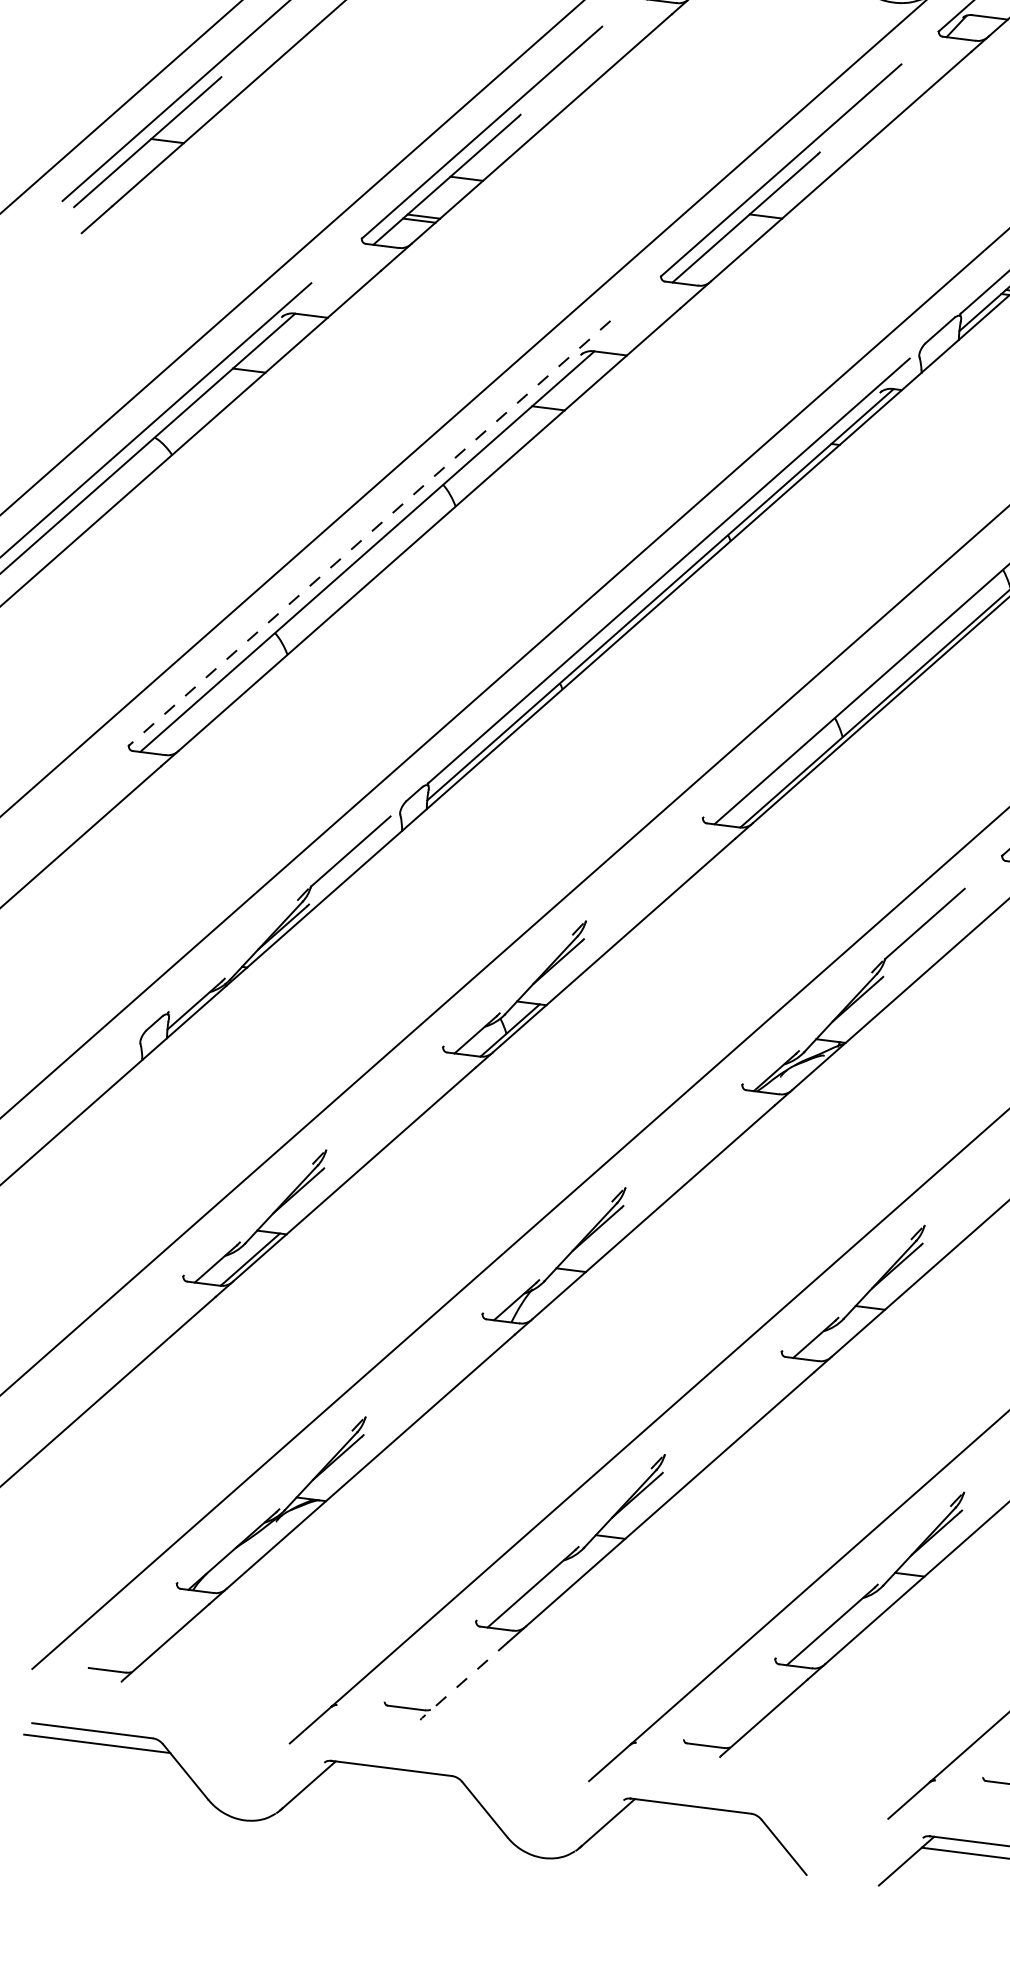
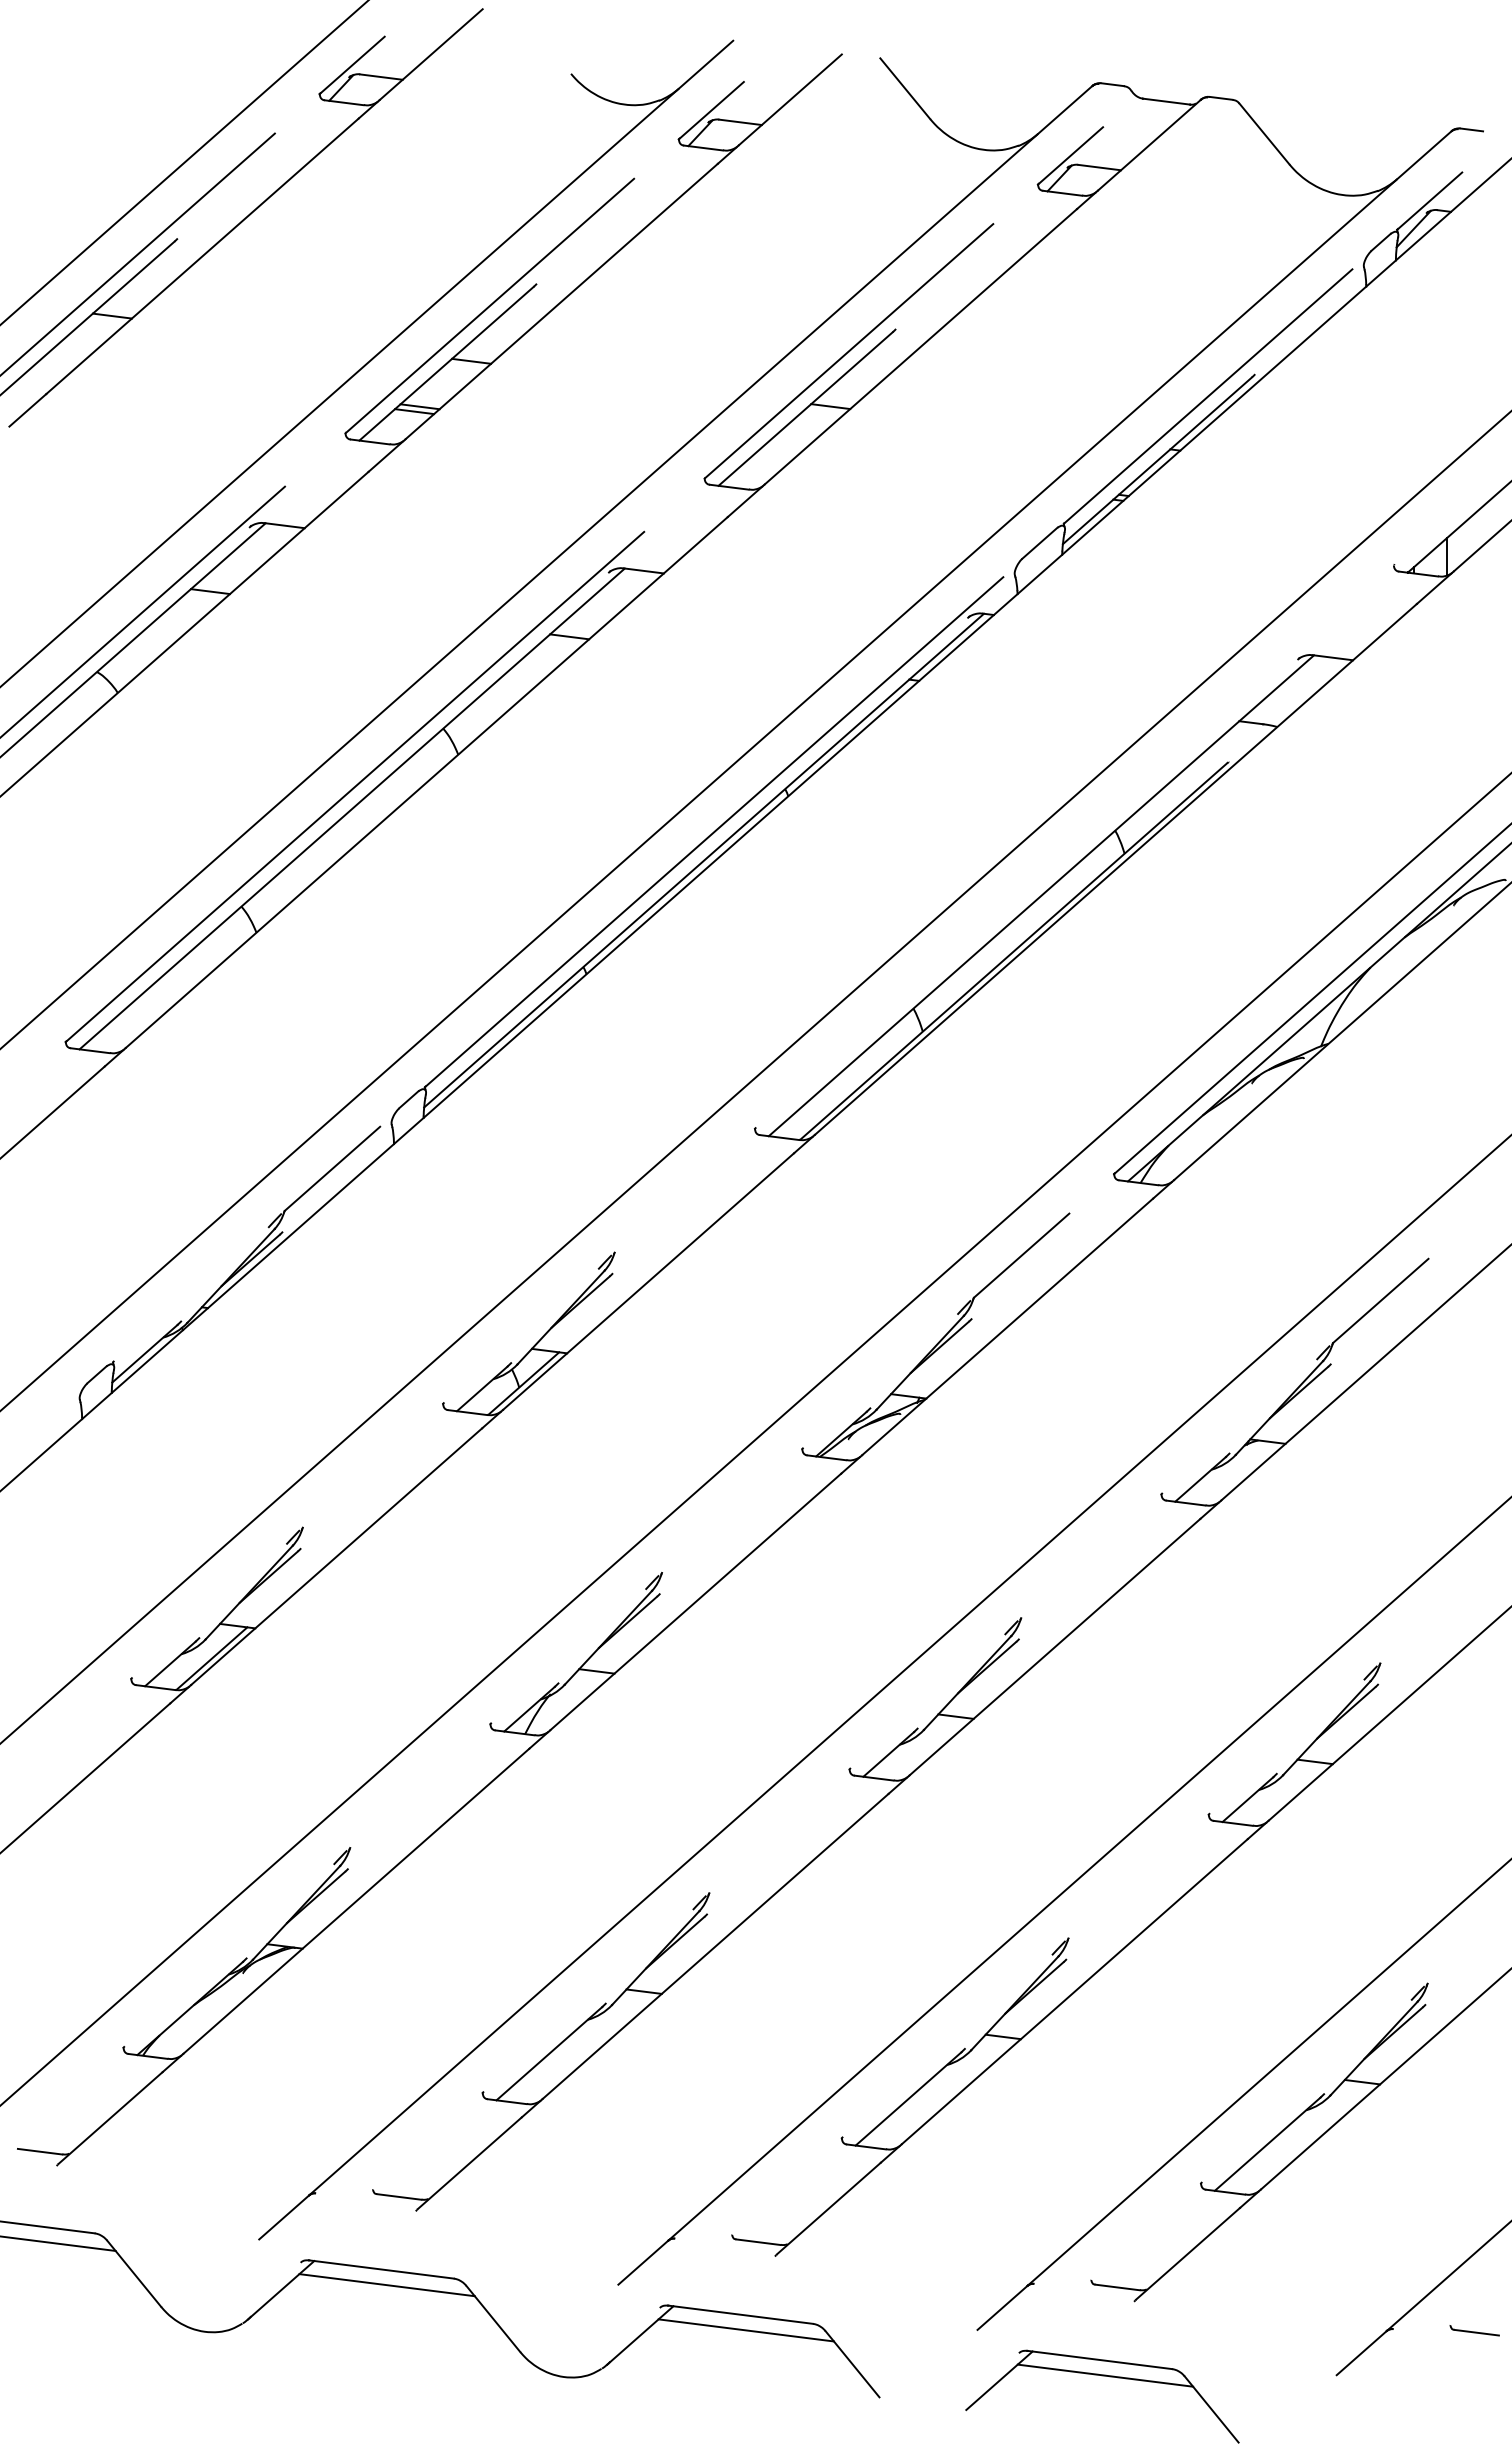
line: (369, 532) -> (354, 786), dashed -> solid
line: (465, 1680) -> (469, 2163), dashed -> solid
line: (395, 1781) -> (386, 2285), added
line: (694, 1819) -> (745, 2330), added

